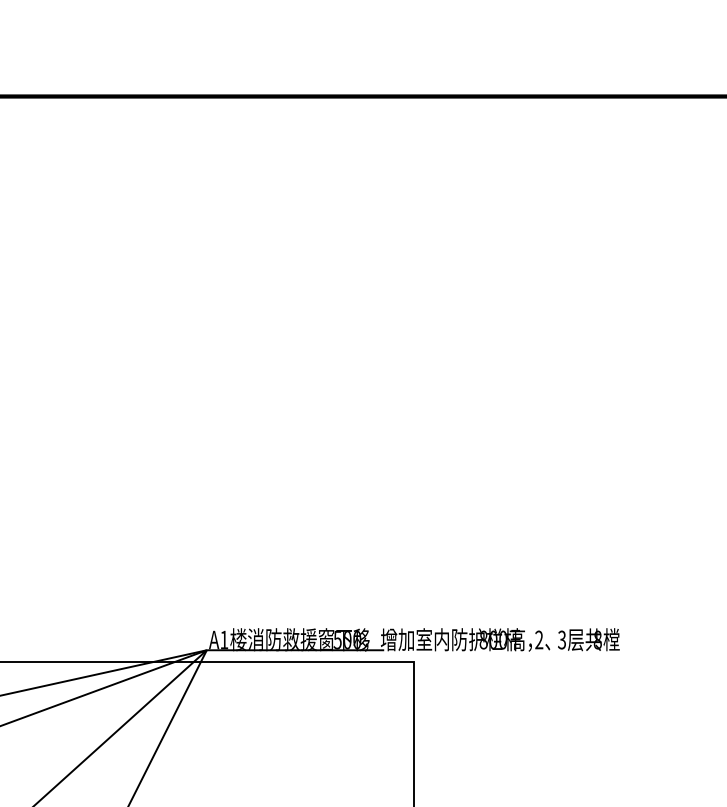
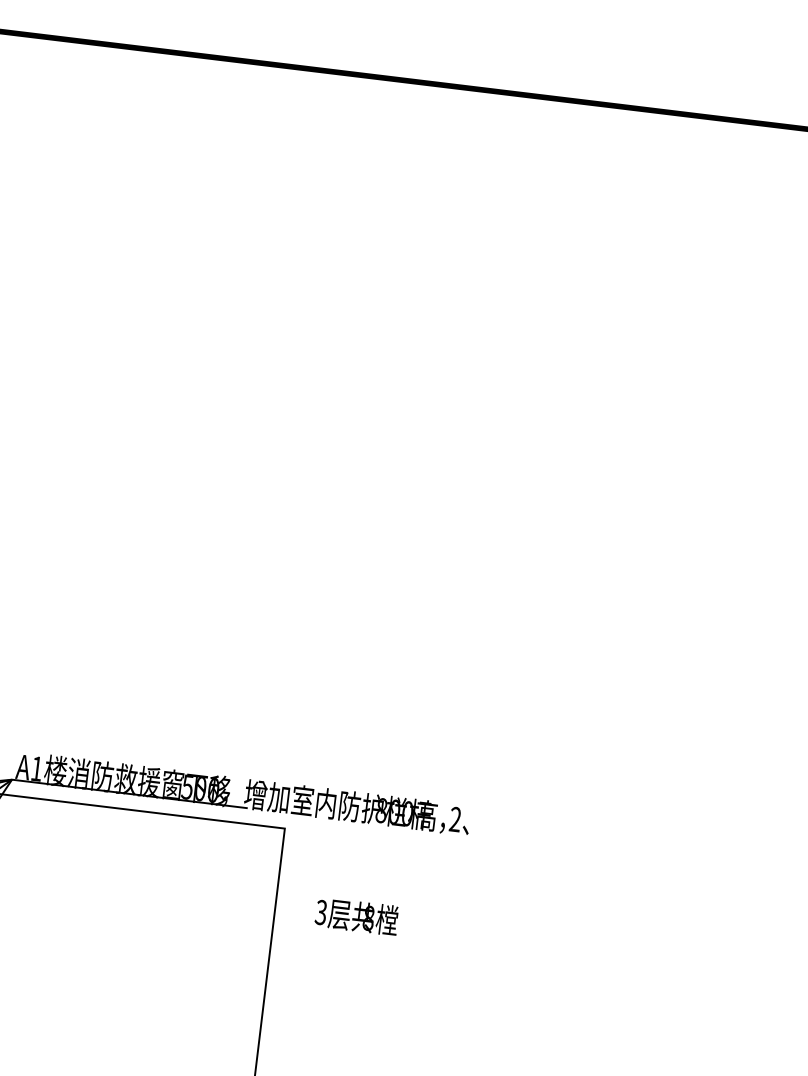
text: (588, 639) -> (356, 916), moved

